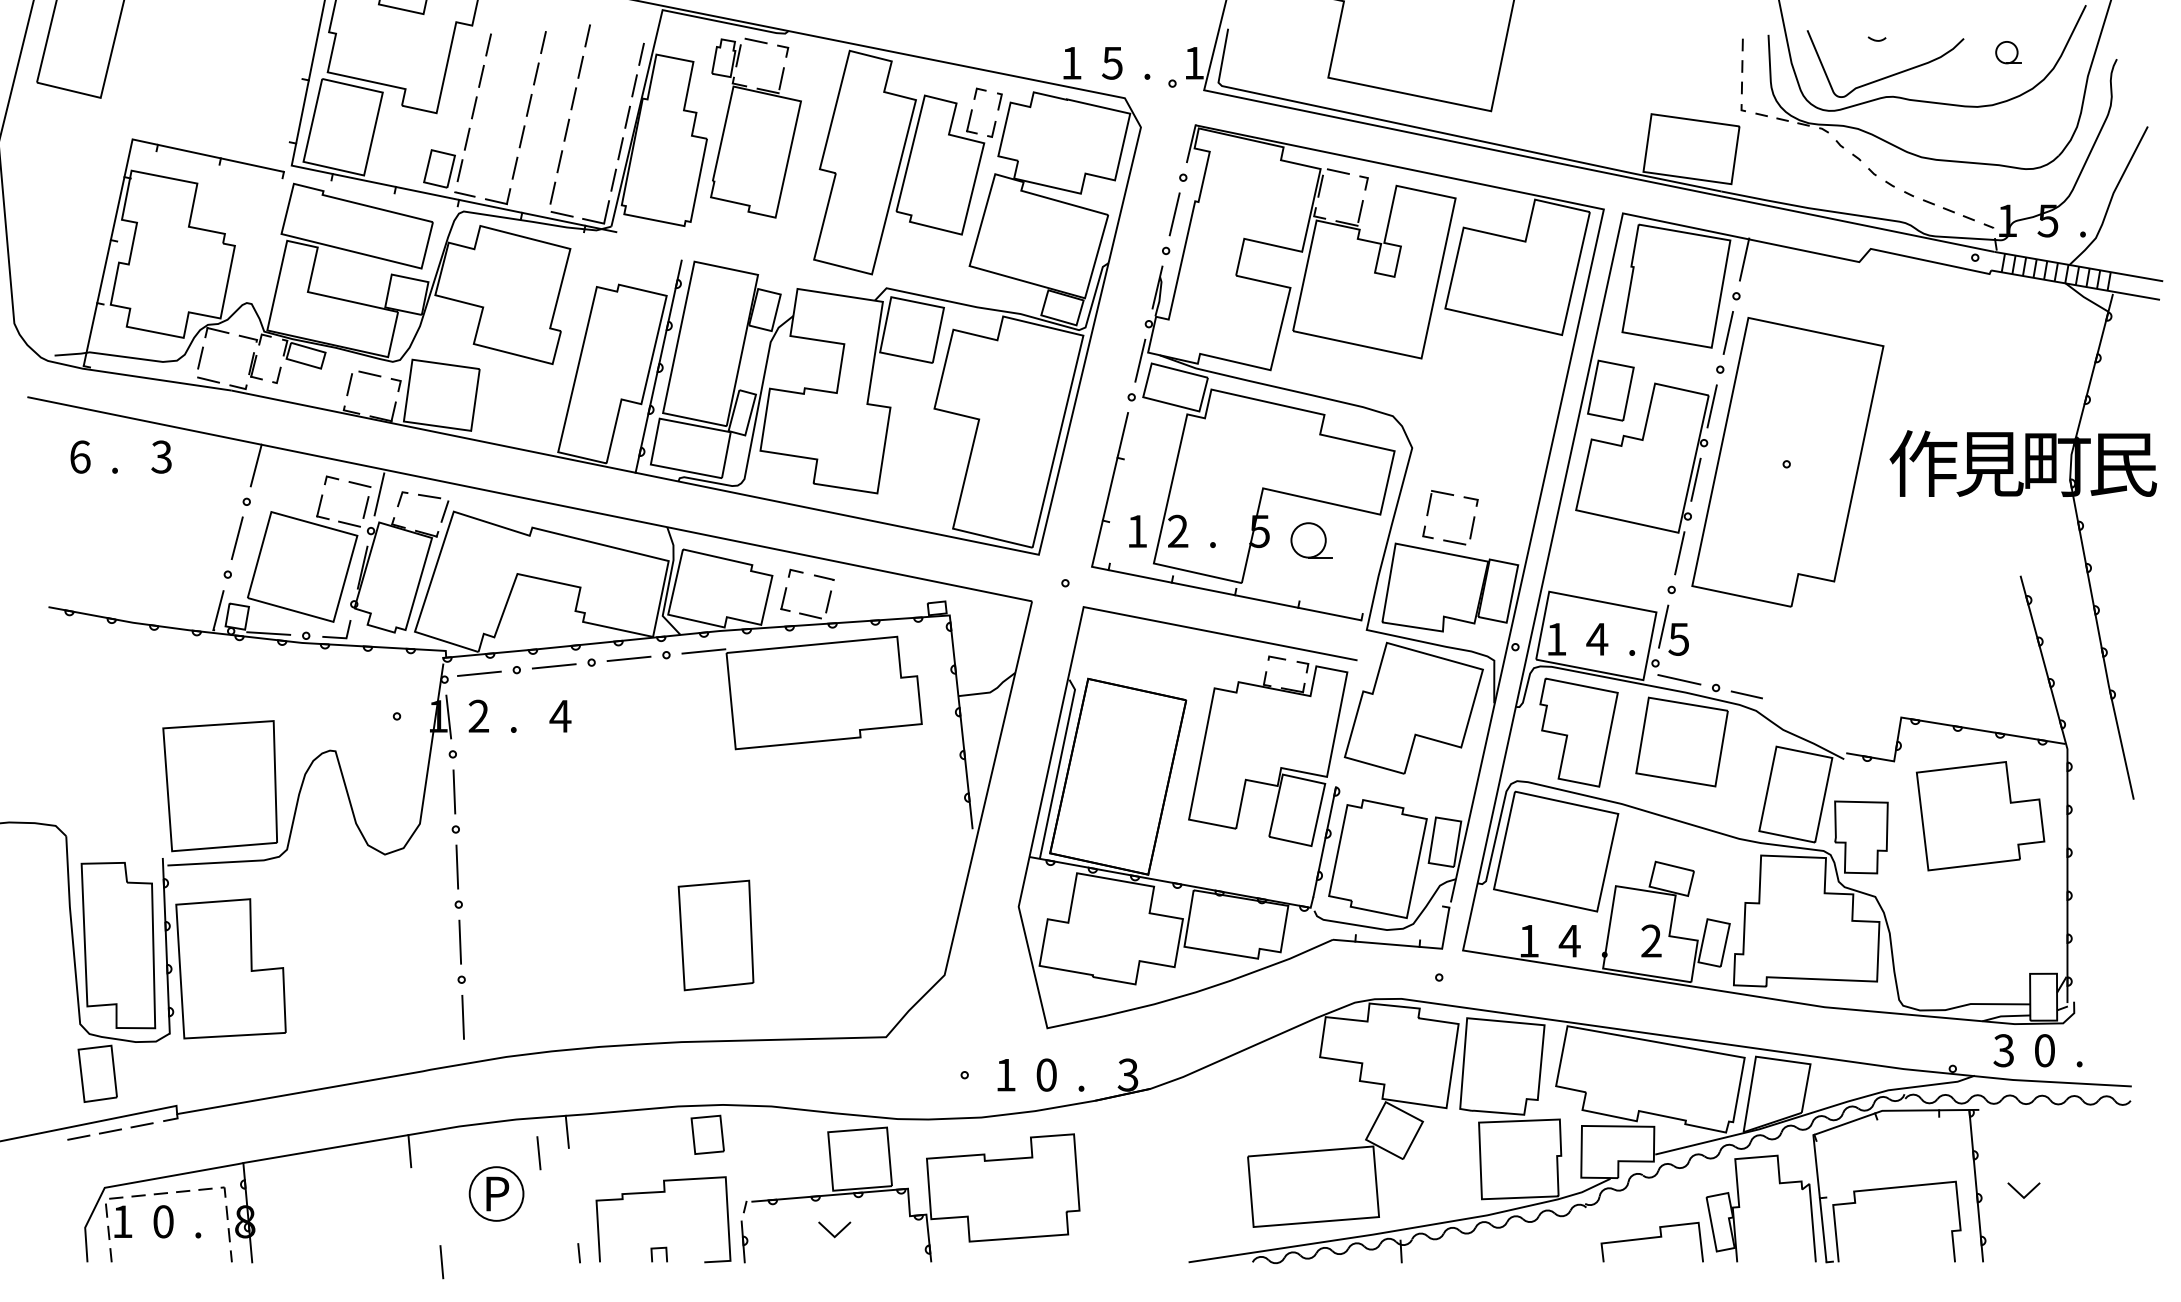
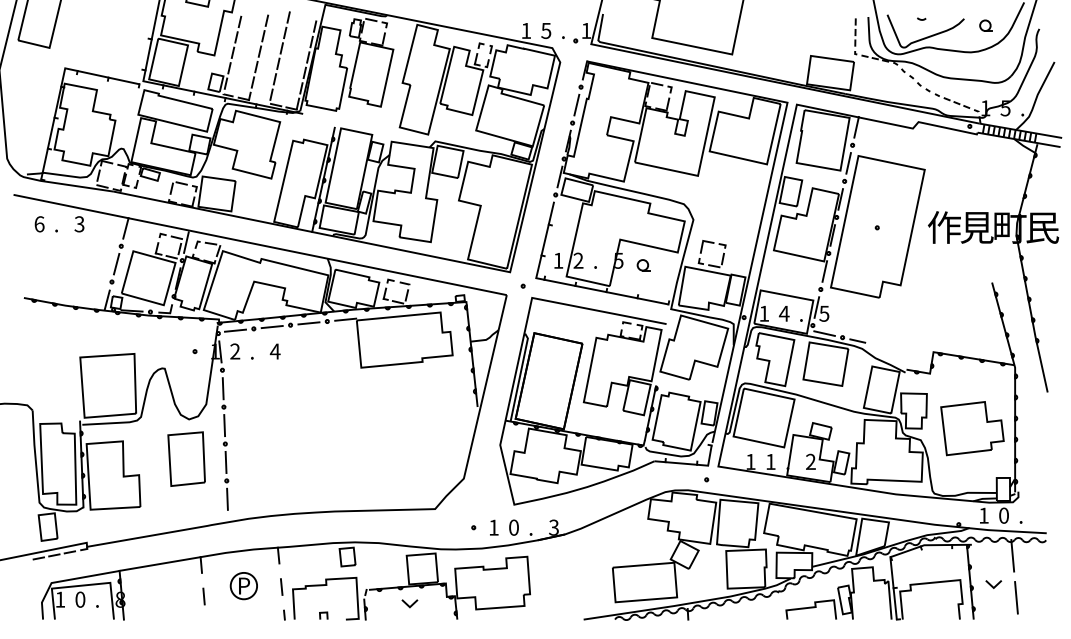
part: (1310, 541) -> (643, 265), size x0.62
part: (1980, 815) -> (972, 428), moved
part: (715, 934) -> (186, 458), moved
text: (1569, 940) -> (770, 461), 4 -> 1
text: (2003, 1050) -> (983, 515), 3 -> 1
line: (2062, 1131) -> (1012, 555), added
line: (538, 1152) -> (281, 586), moved
line: (169, 1192) -> (83, 585), dashed -> solid
line: (2070, 1217) -> (1016, 597), added
line: (440, 1262) -> (203, 596), moved

